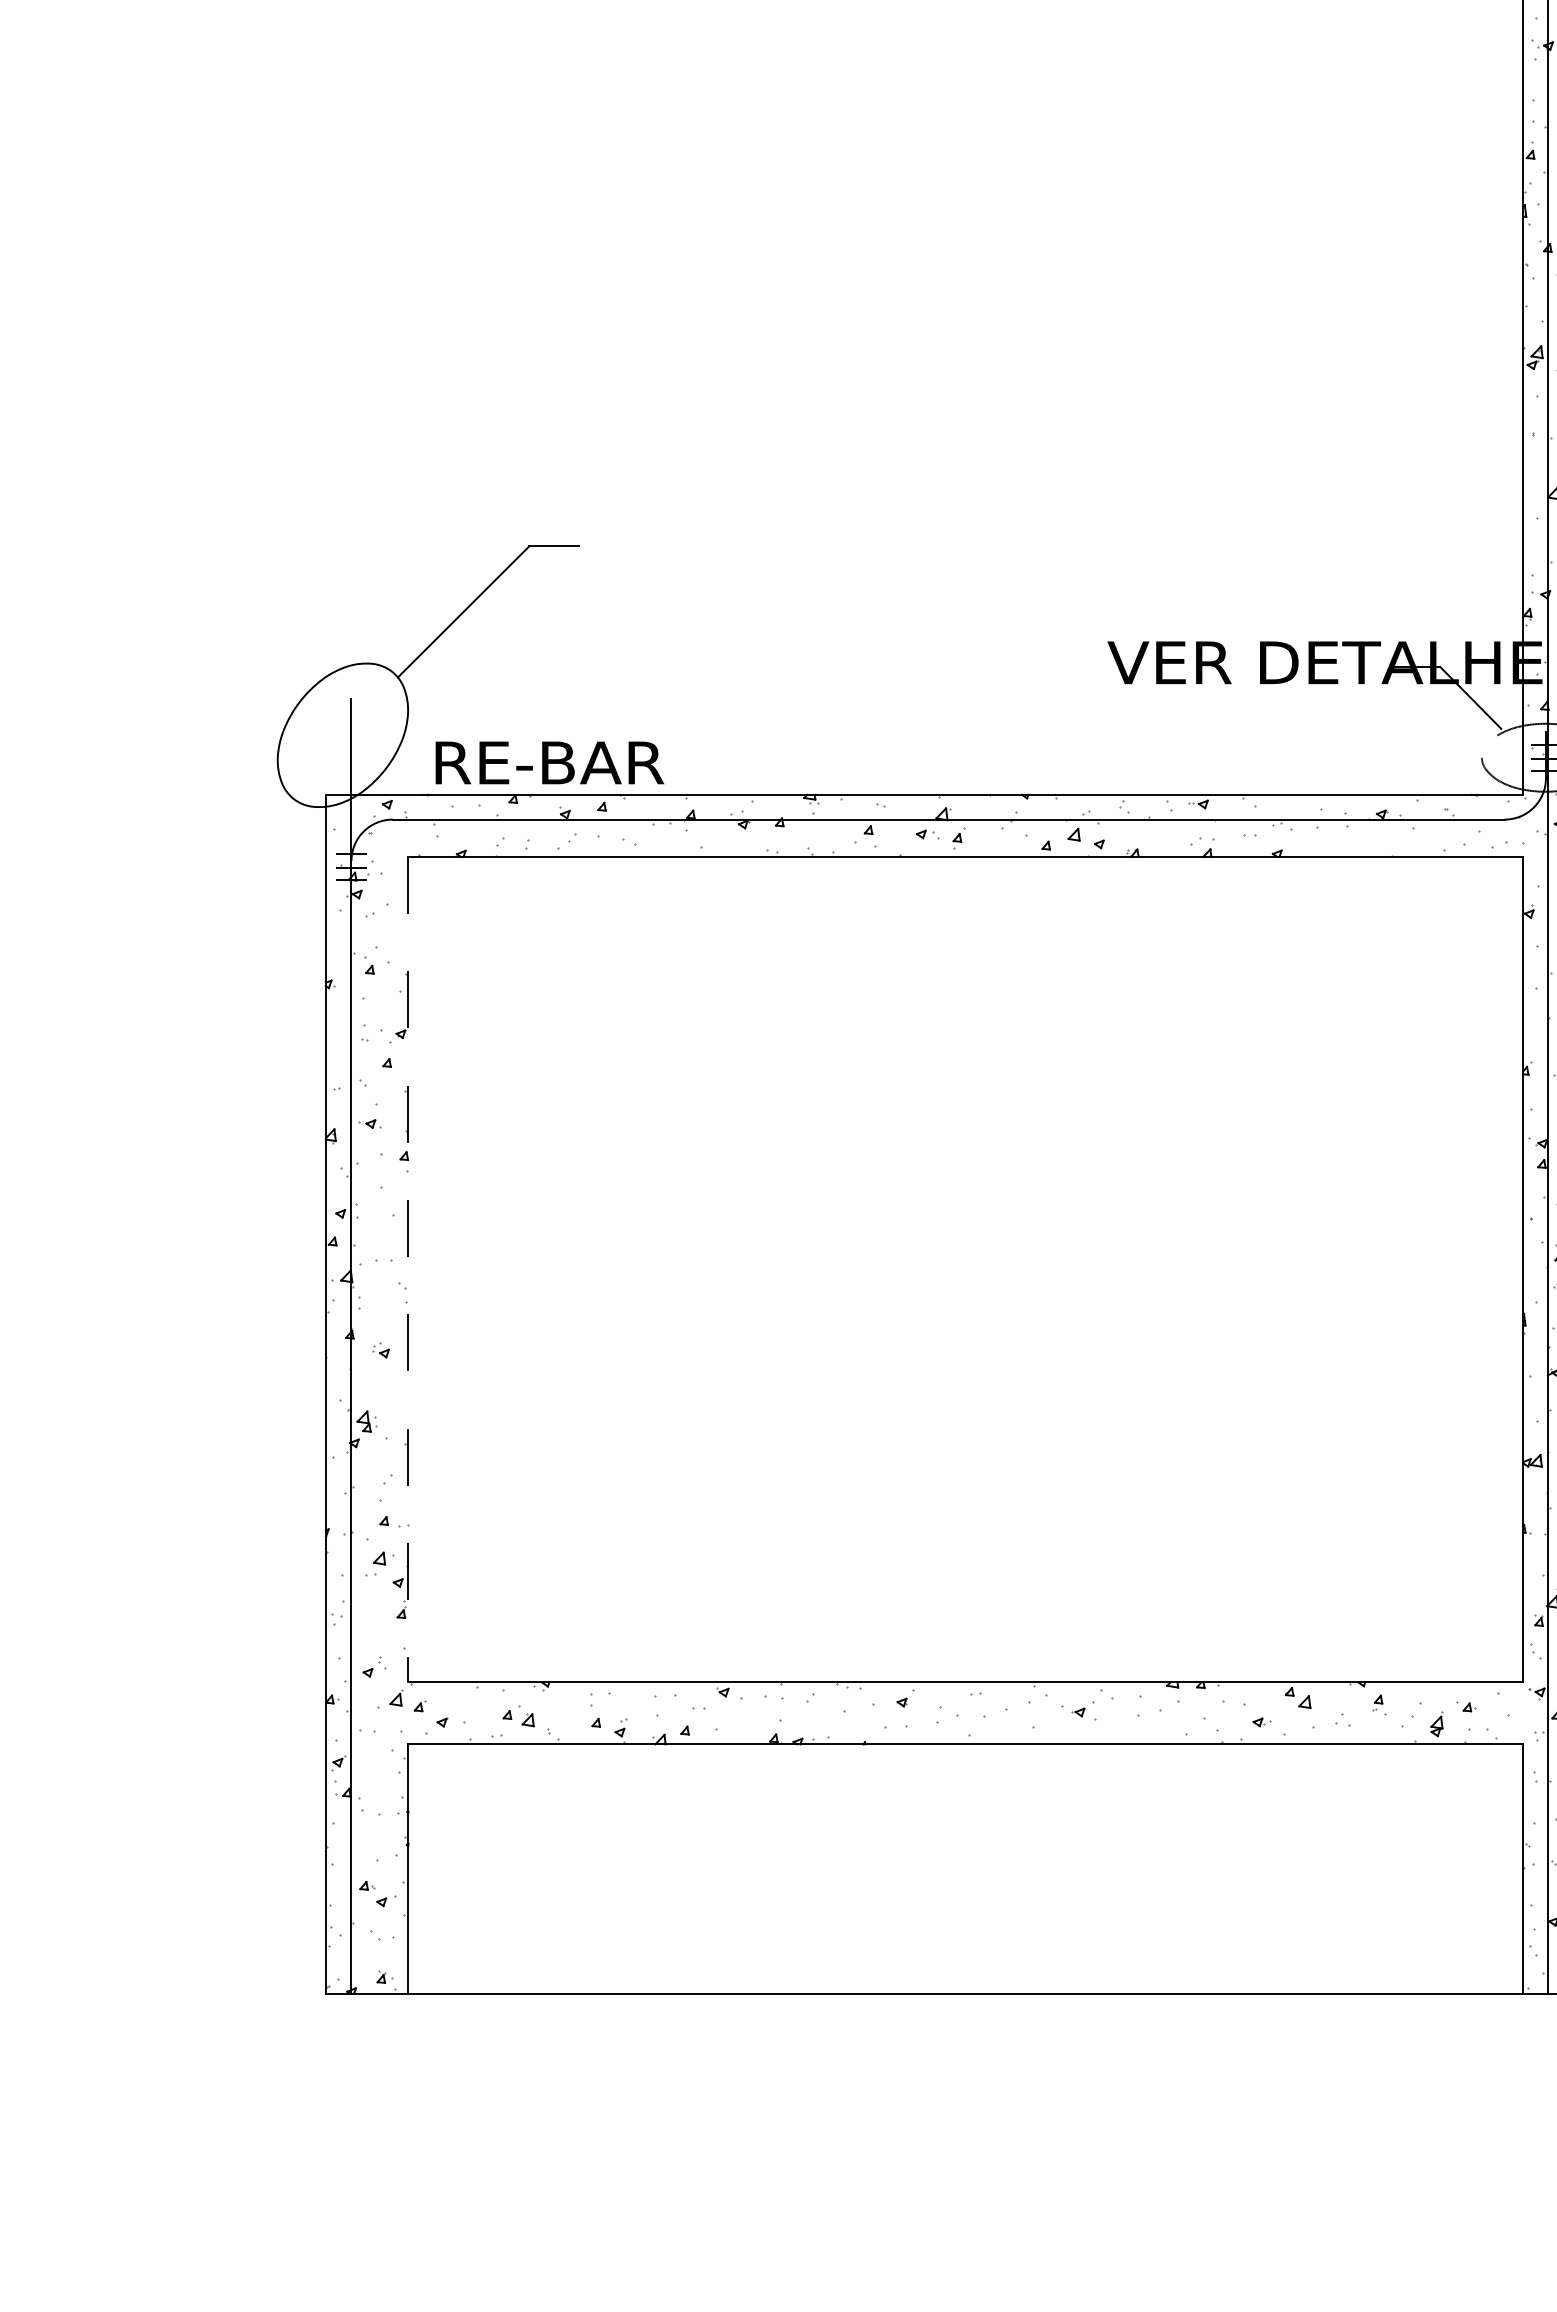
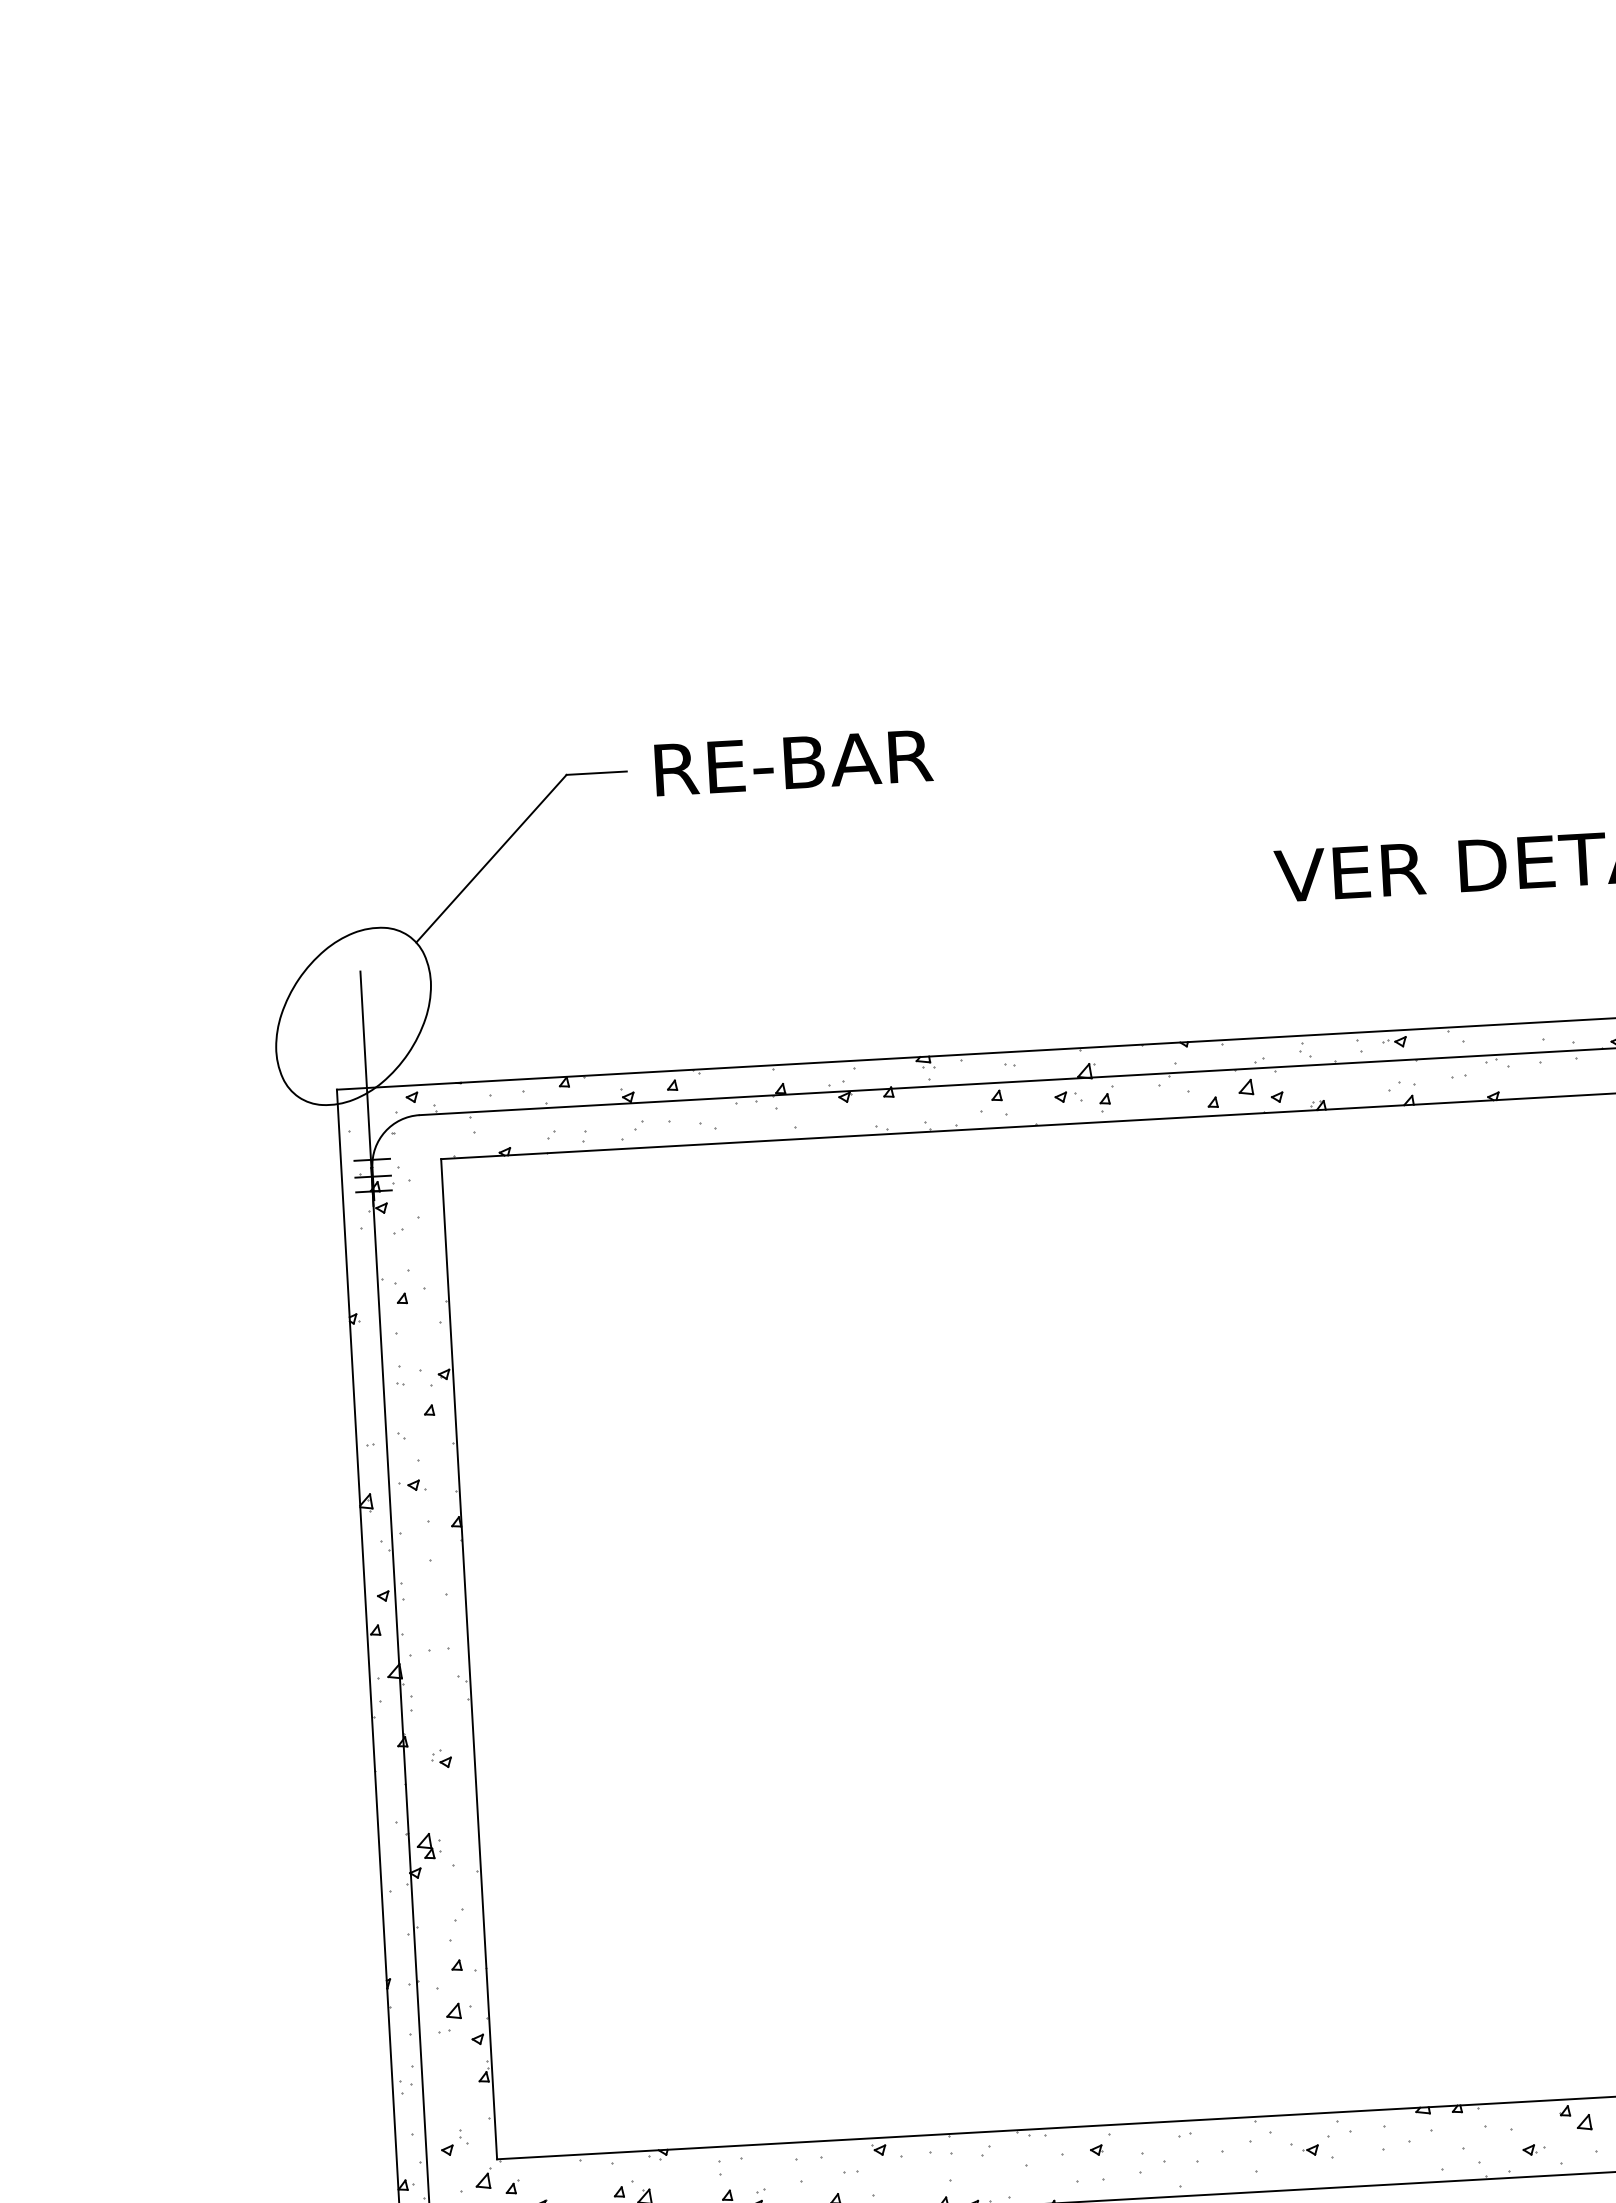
text: (549, 762) -> (793, 762), moved
line: (408, 1269) -> (469, 1659), dashed -> solid

